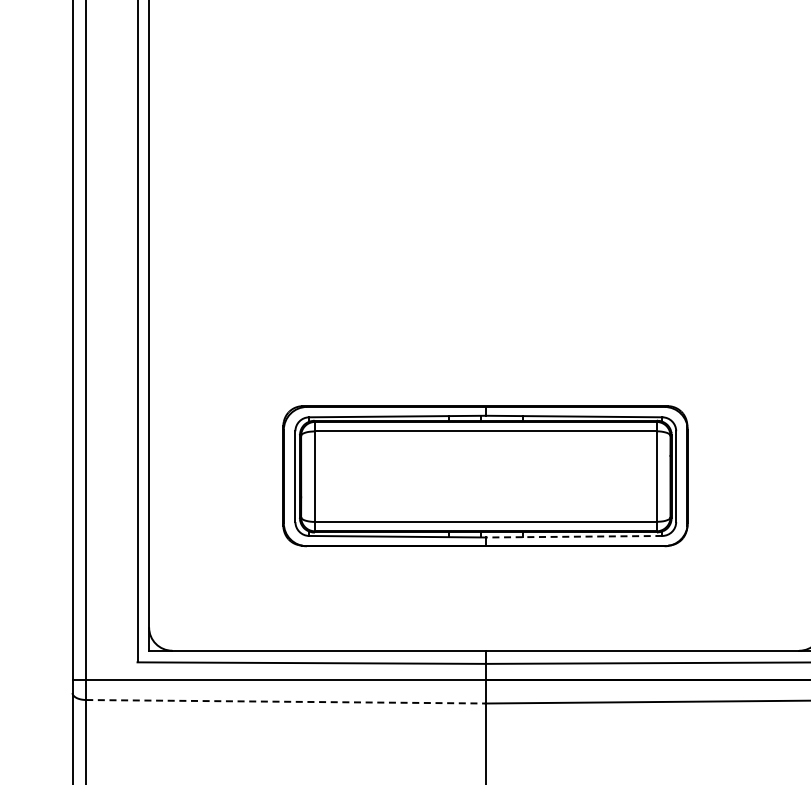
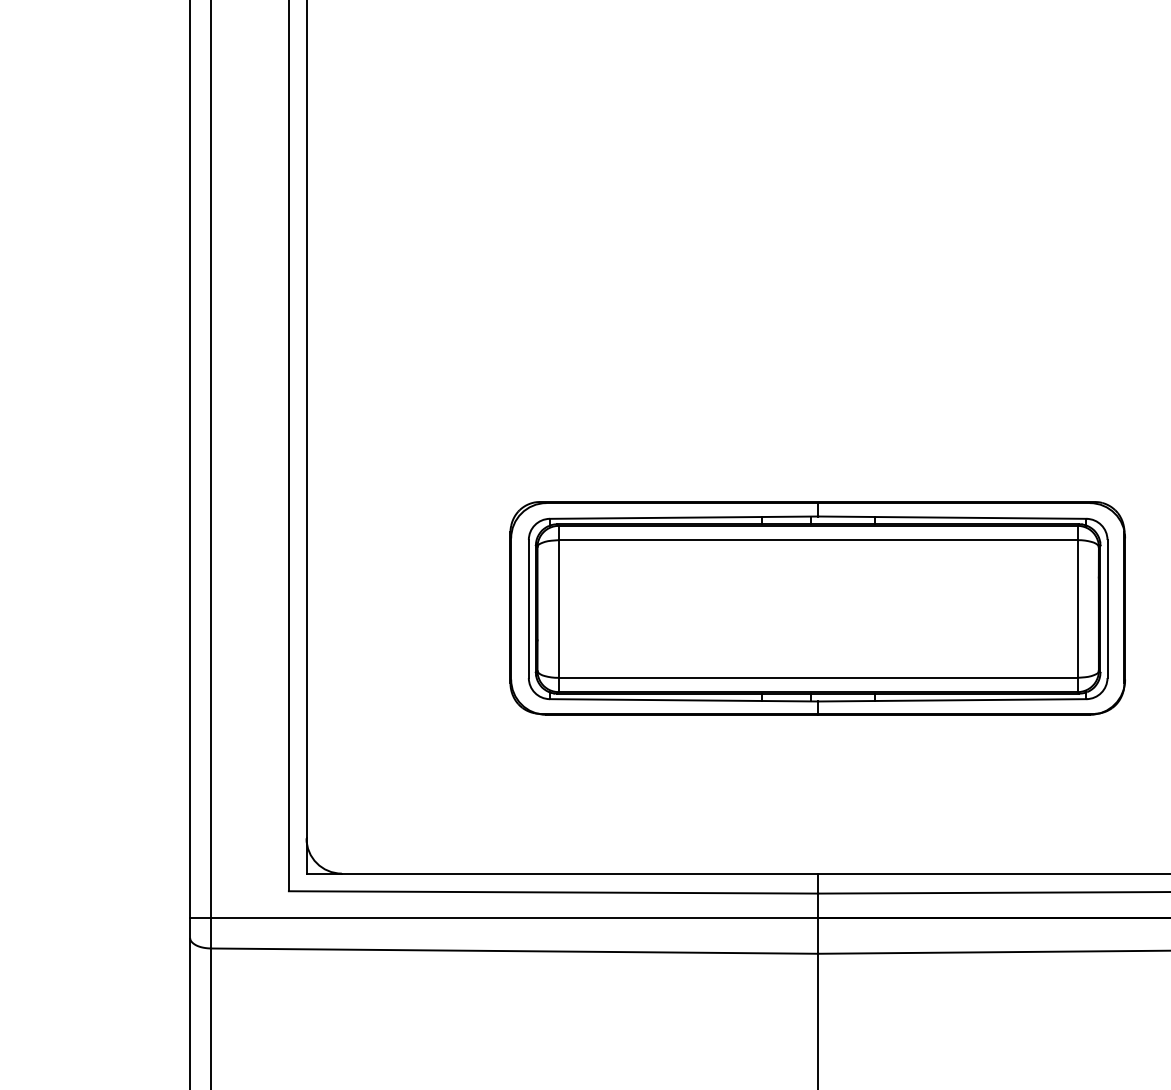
line: (573, 536) -> (951, 699), dashed -> solid
line: (286, 701) -> (515, 950), dashed -> solid

